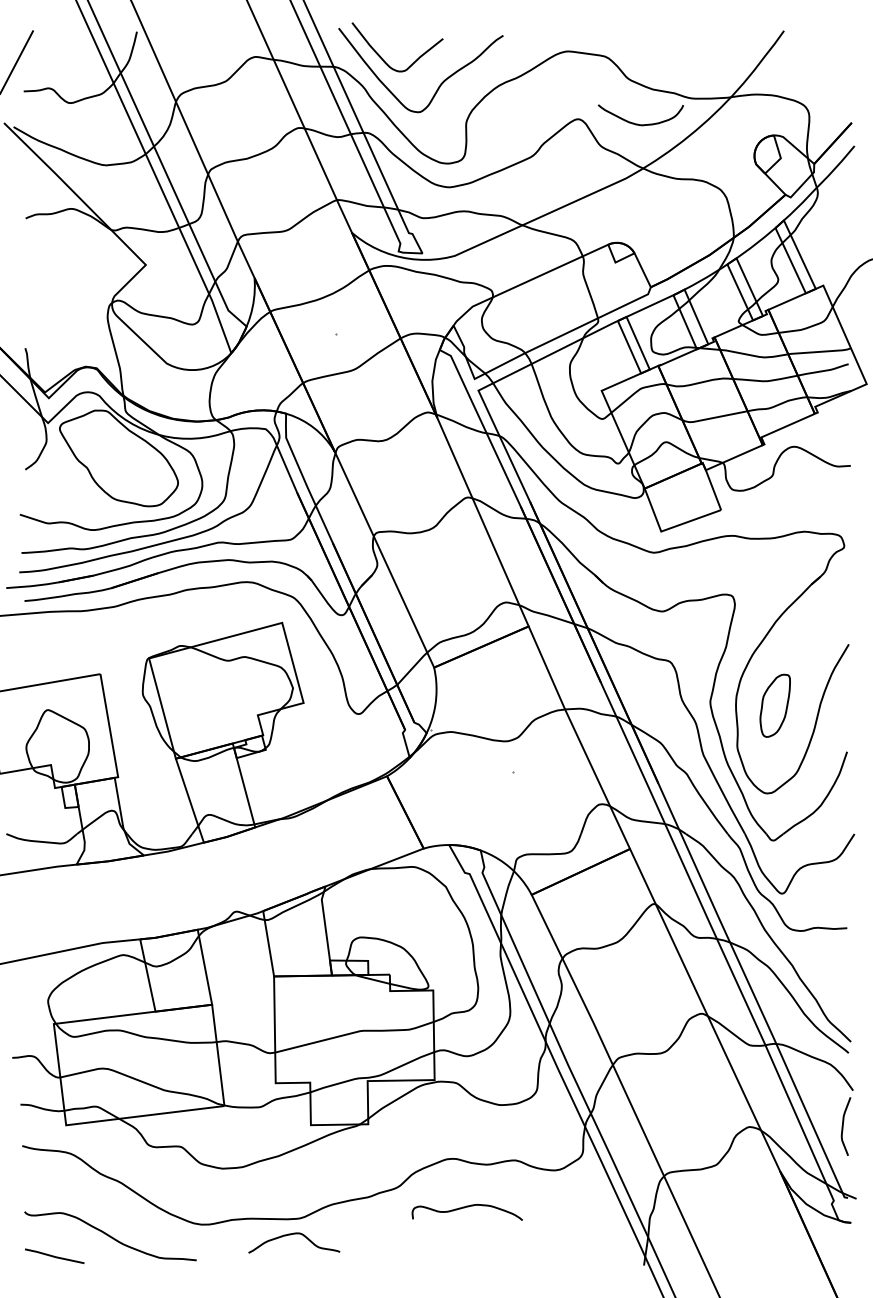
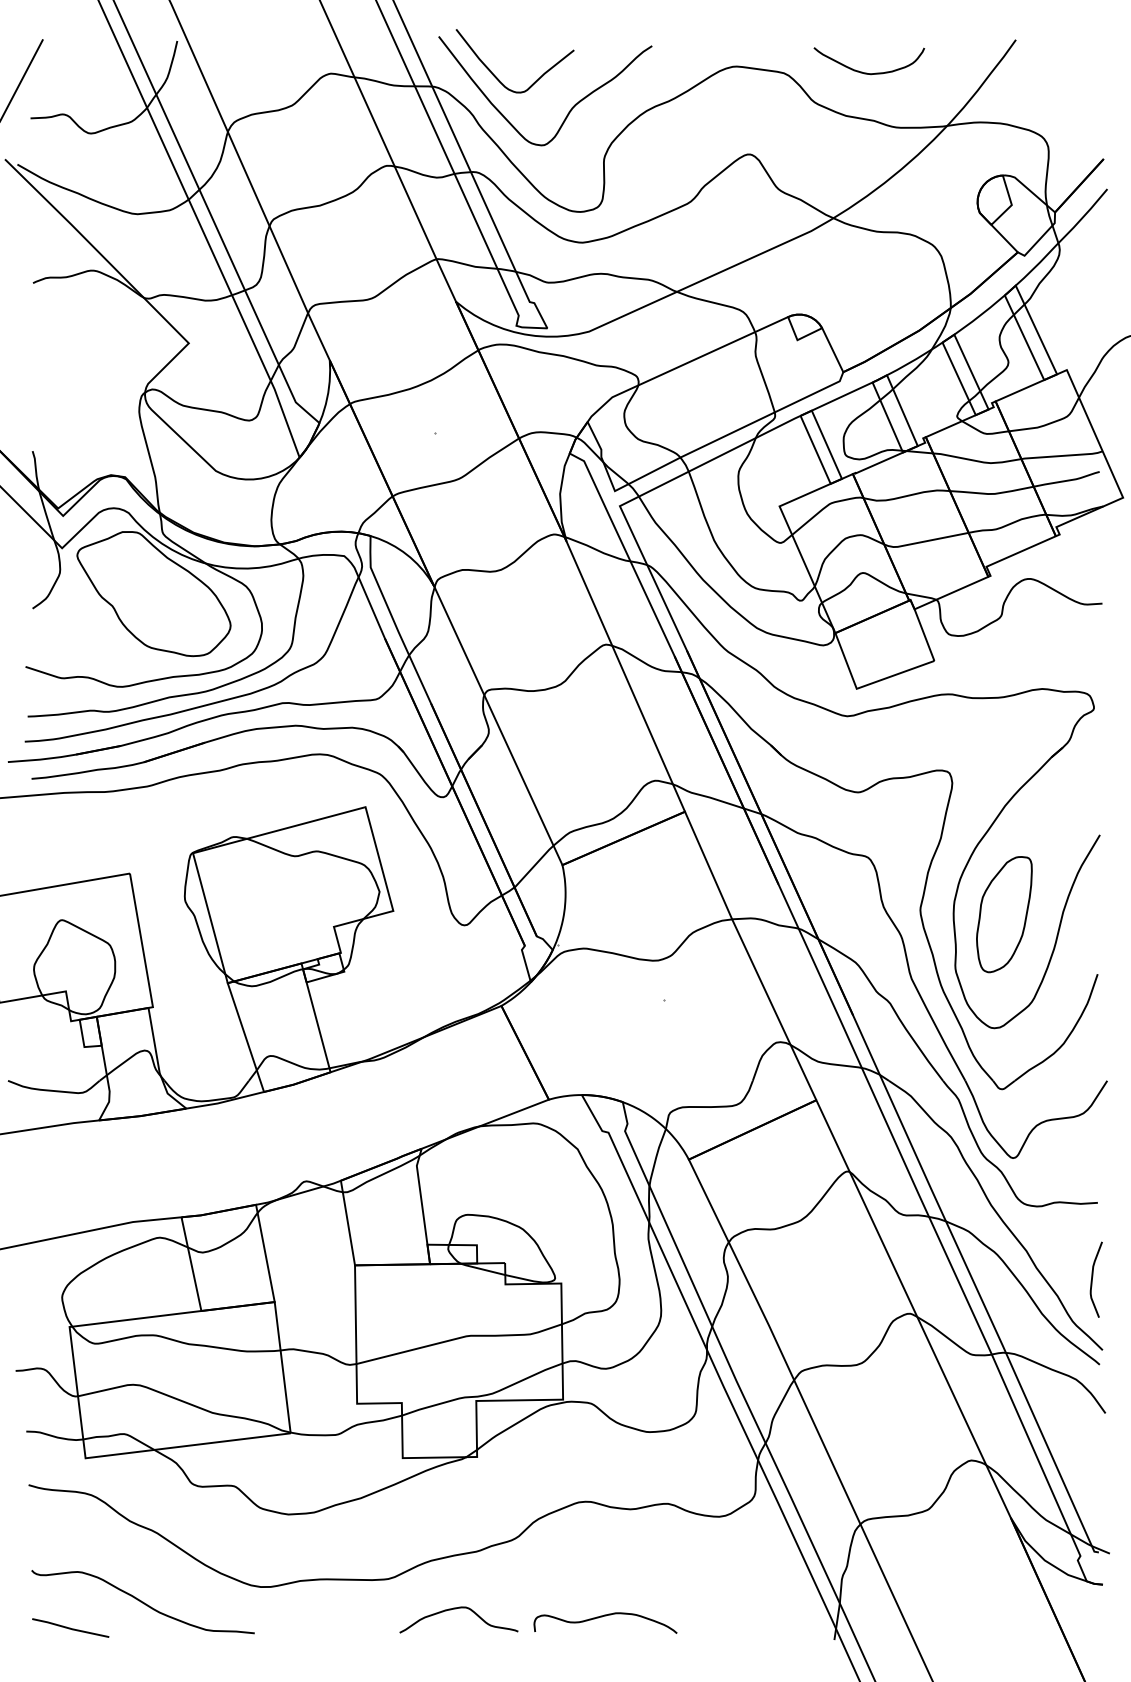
curve: (637, 123) -> (864, 71), moved
part: (775, 705) -> (1004, 914), size x1.43
curve: (843, 1126) -> (1092, 1279), moved
curve: (464, 1208) -> (601, 1617), moved
curve: (294, 1234) -> (459, 1608), moved

